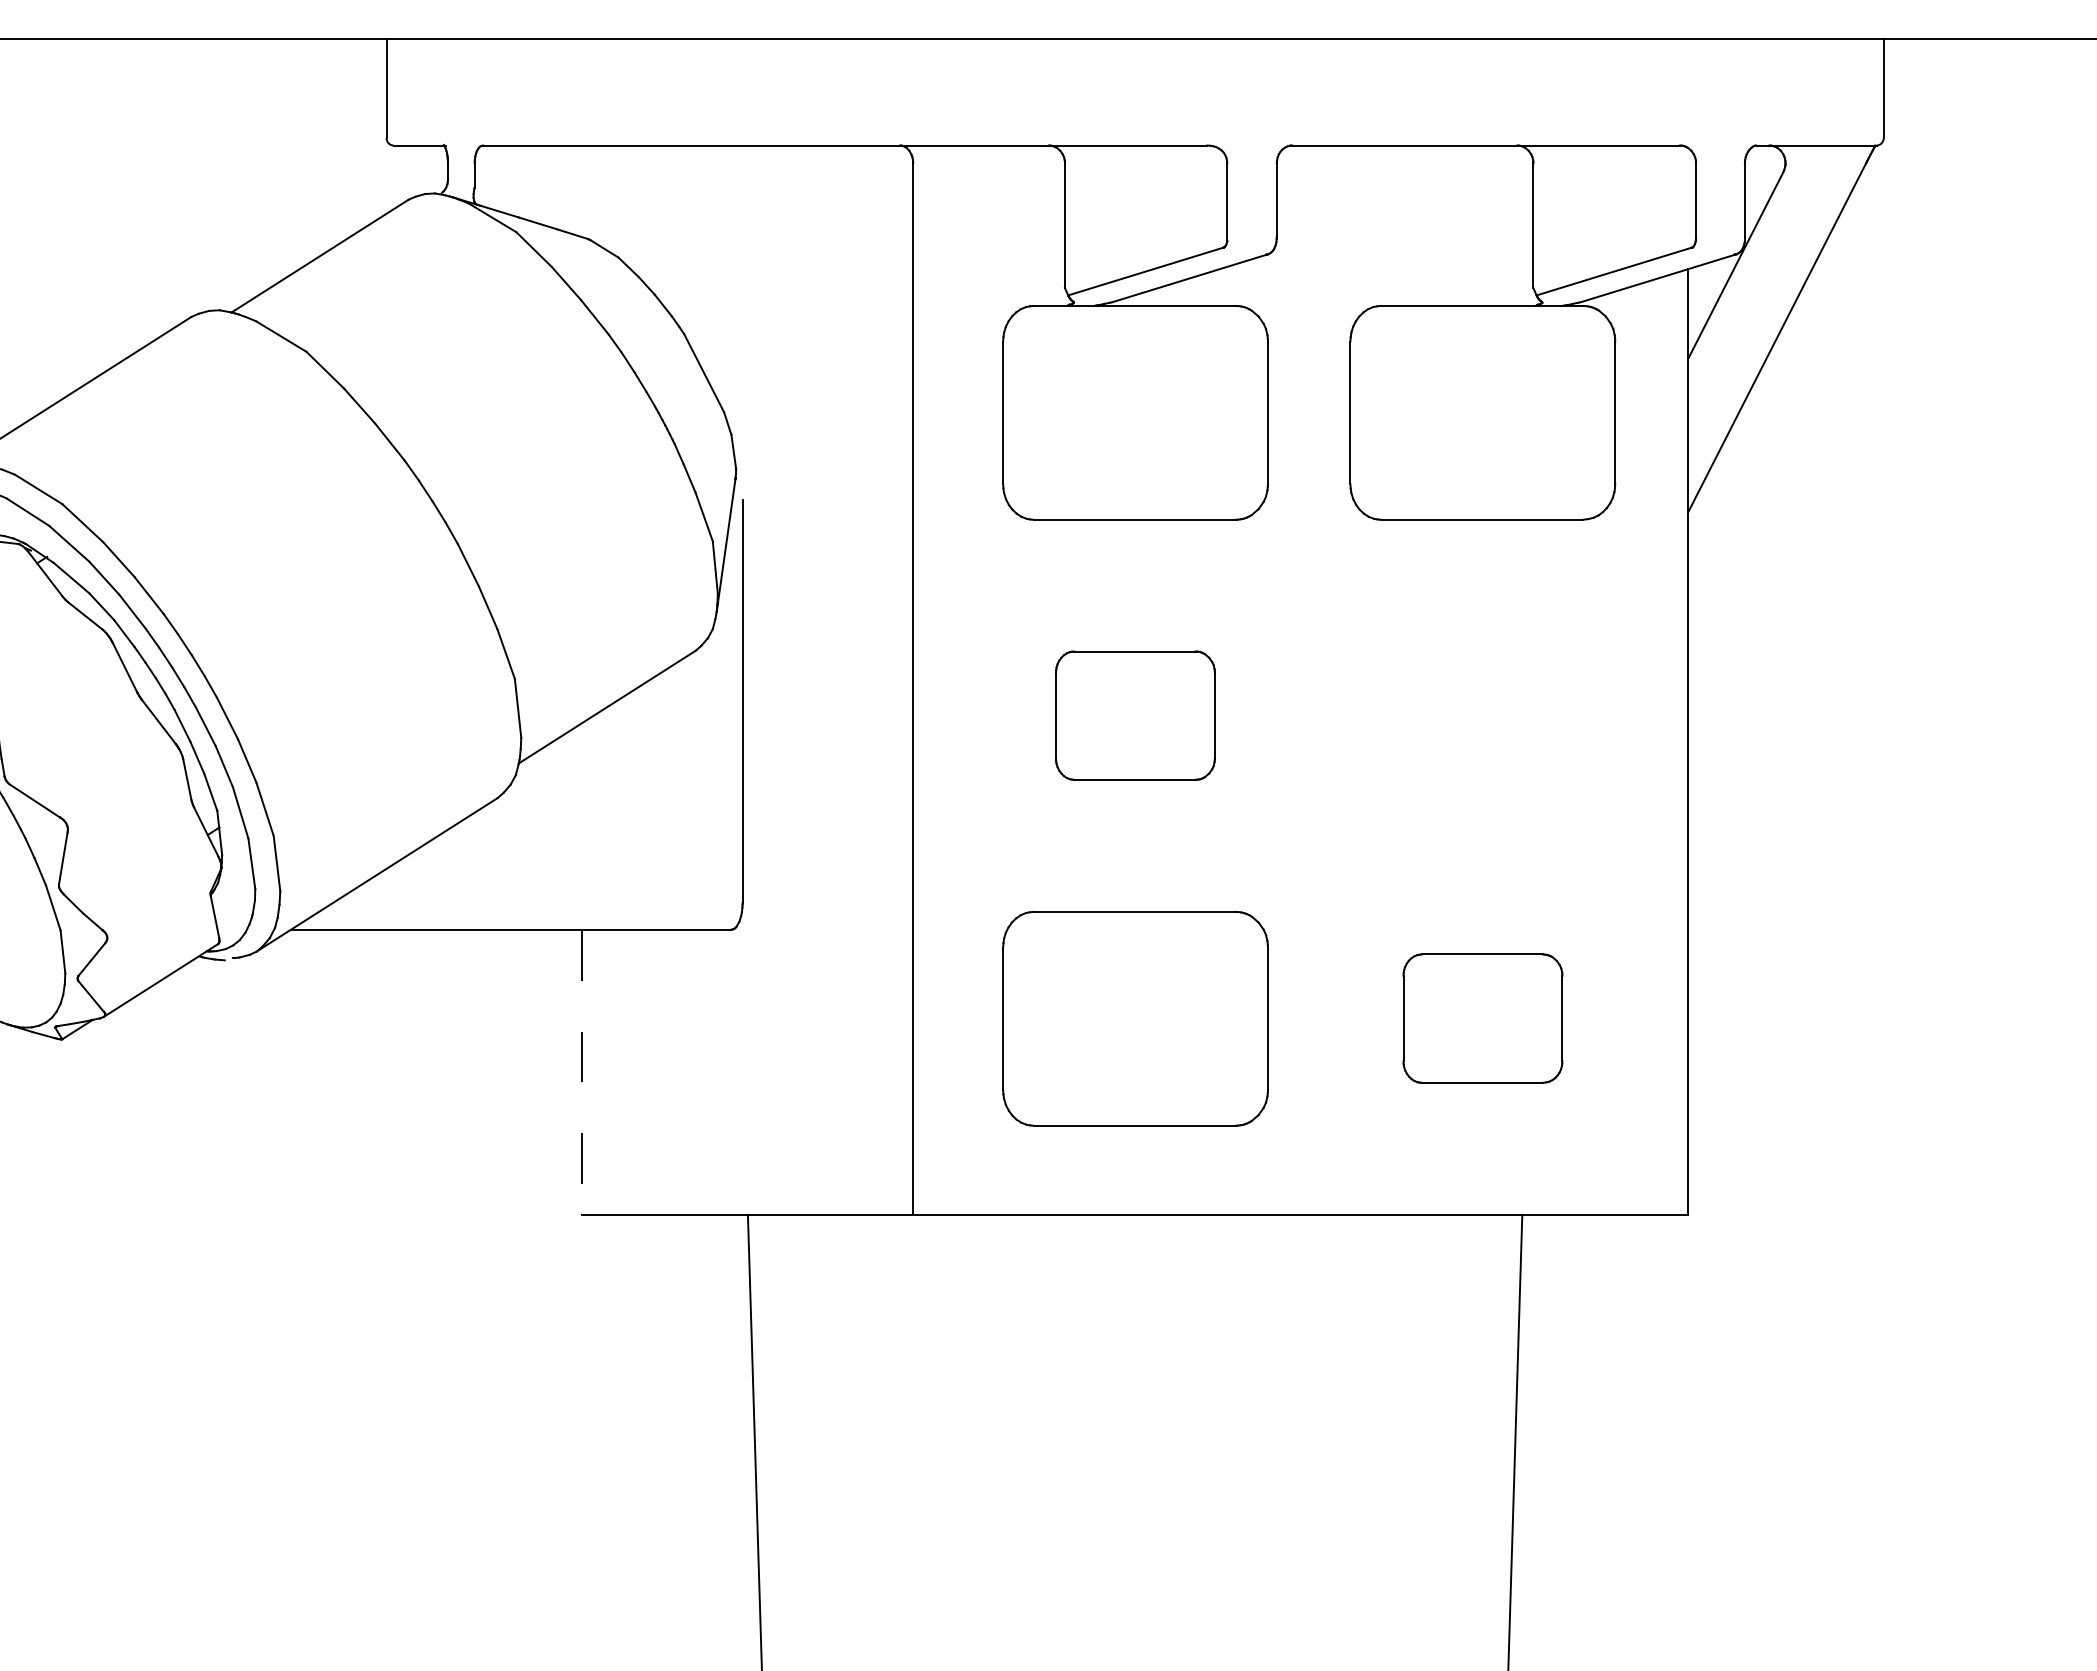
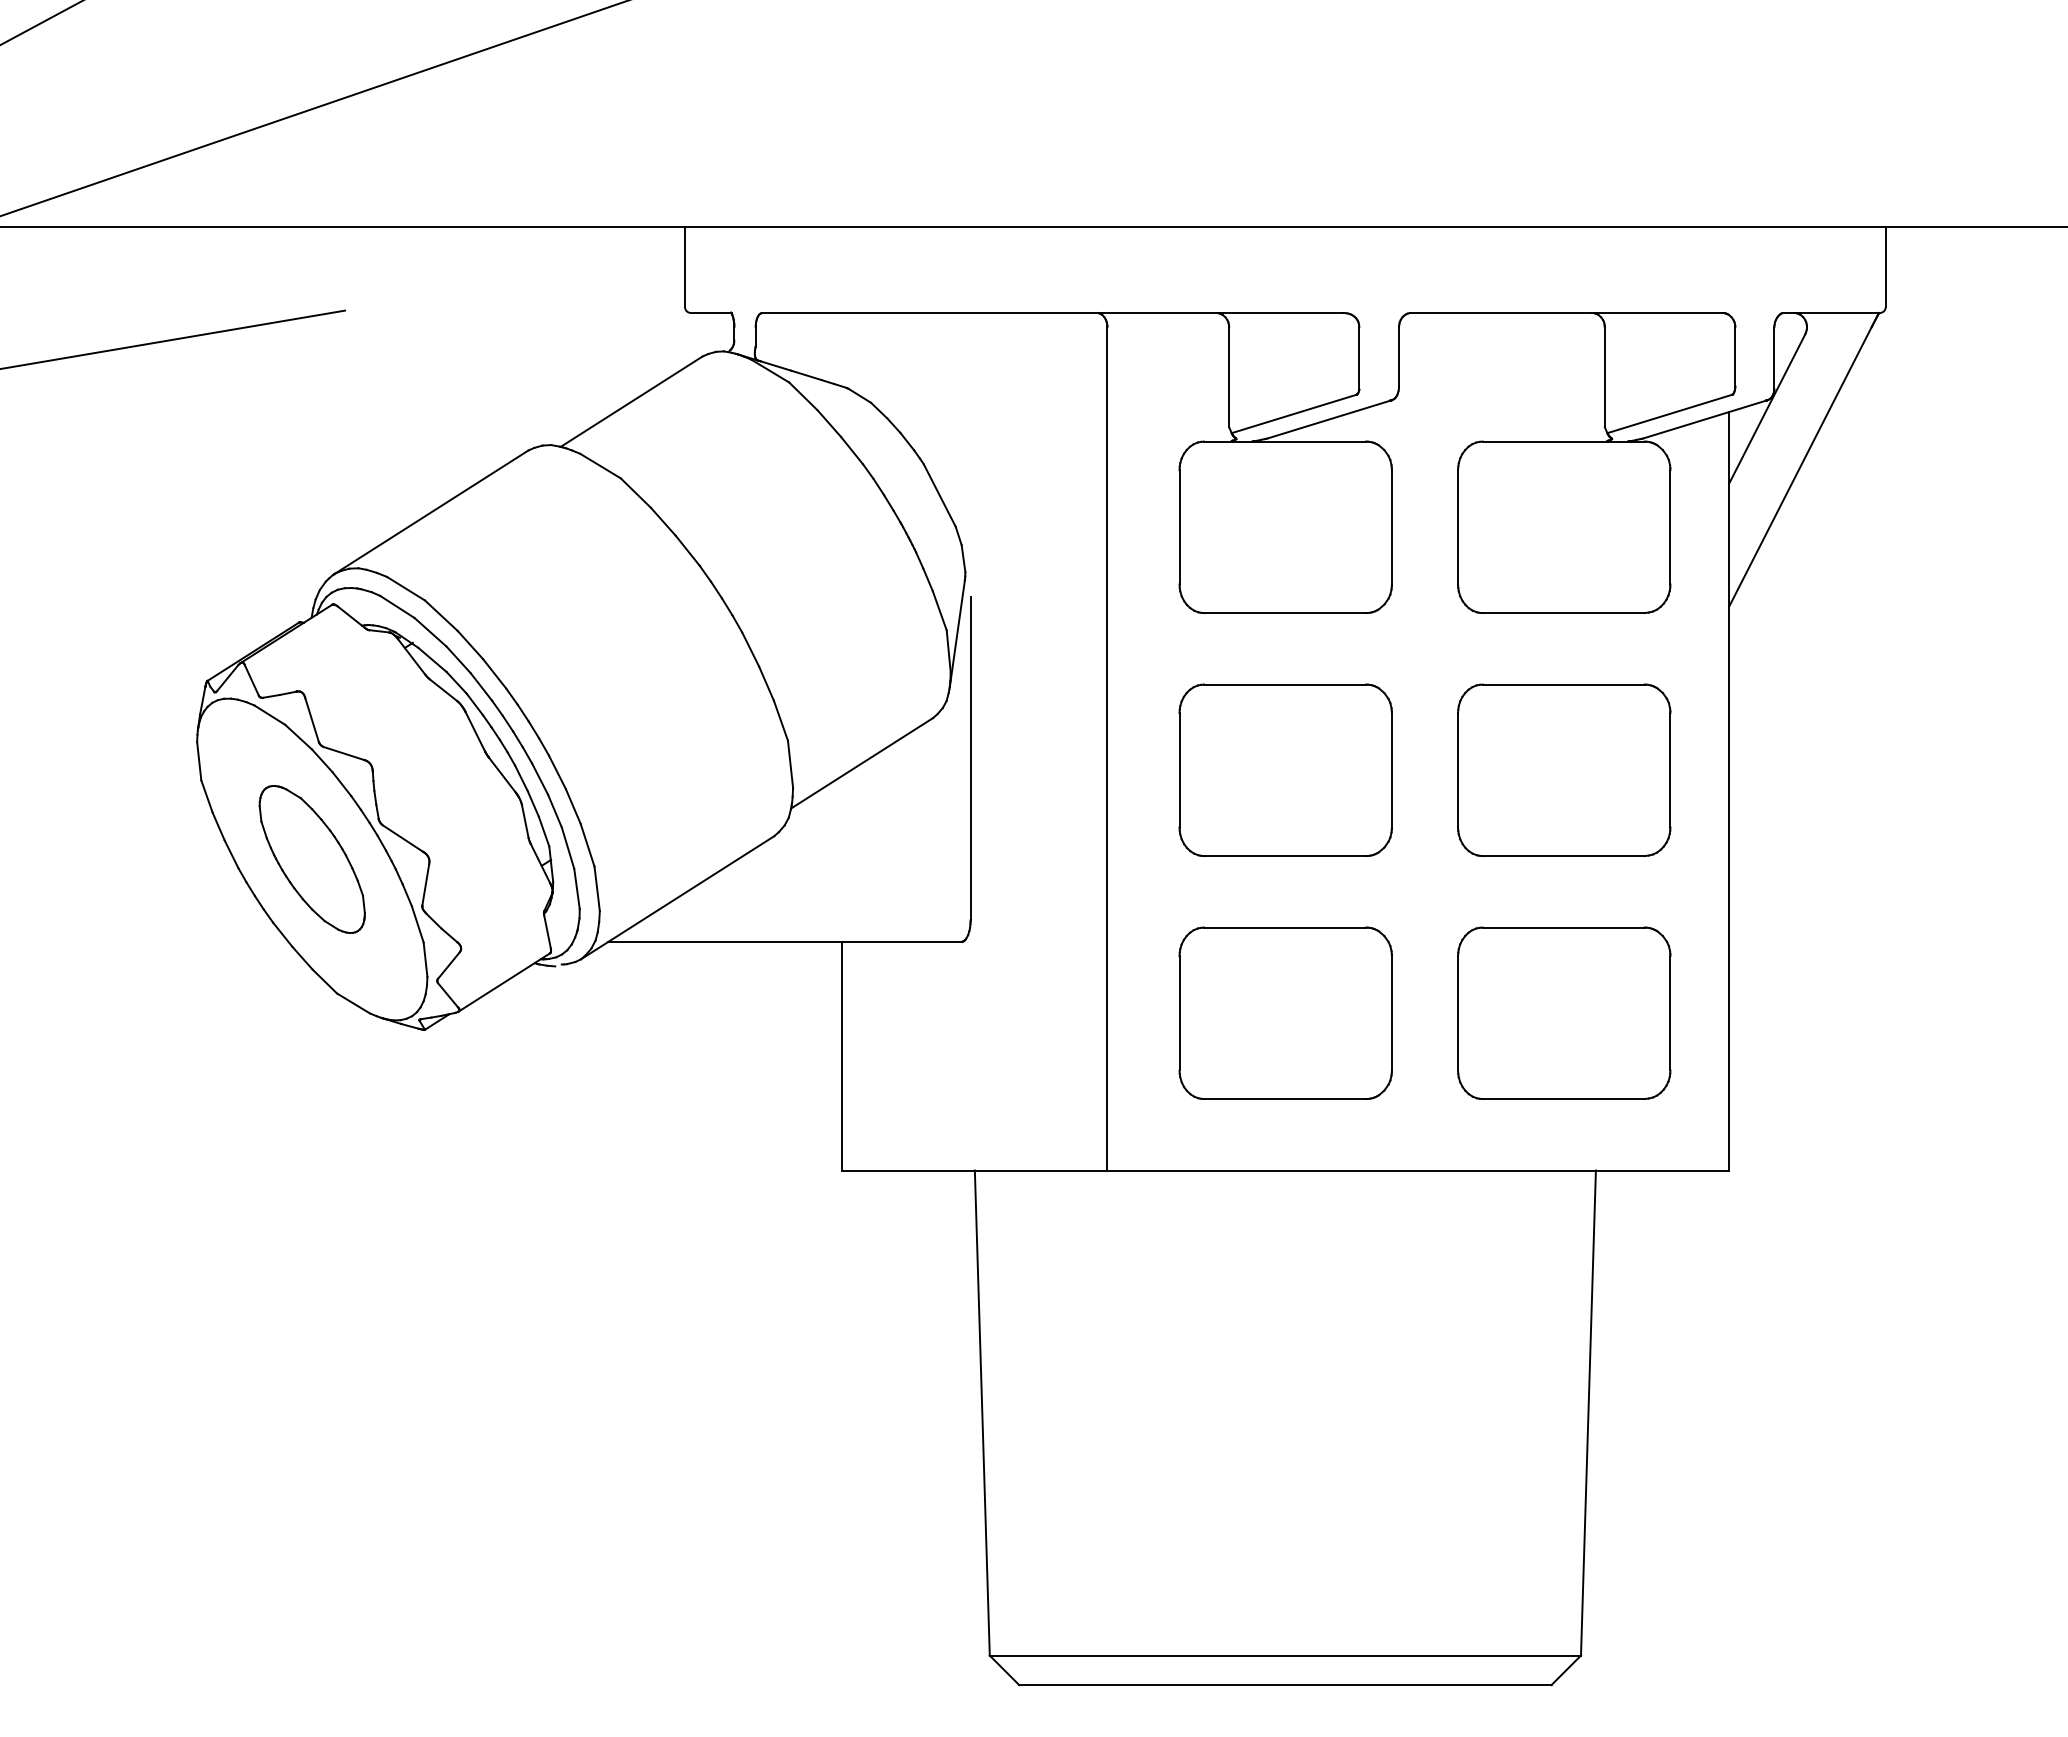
part: (1135, 714) -> (1285, 769), size x1.67
part: (1483, 714) -> (1564, 769), added
part: (1483, 1017) -> (1564, 1012), size x1.67
line: (581, 1072) -> (841, 1056), dashed -> solid

